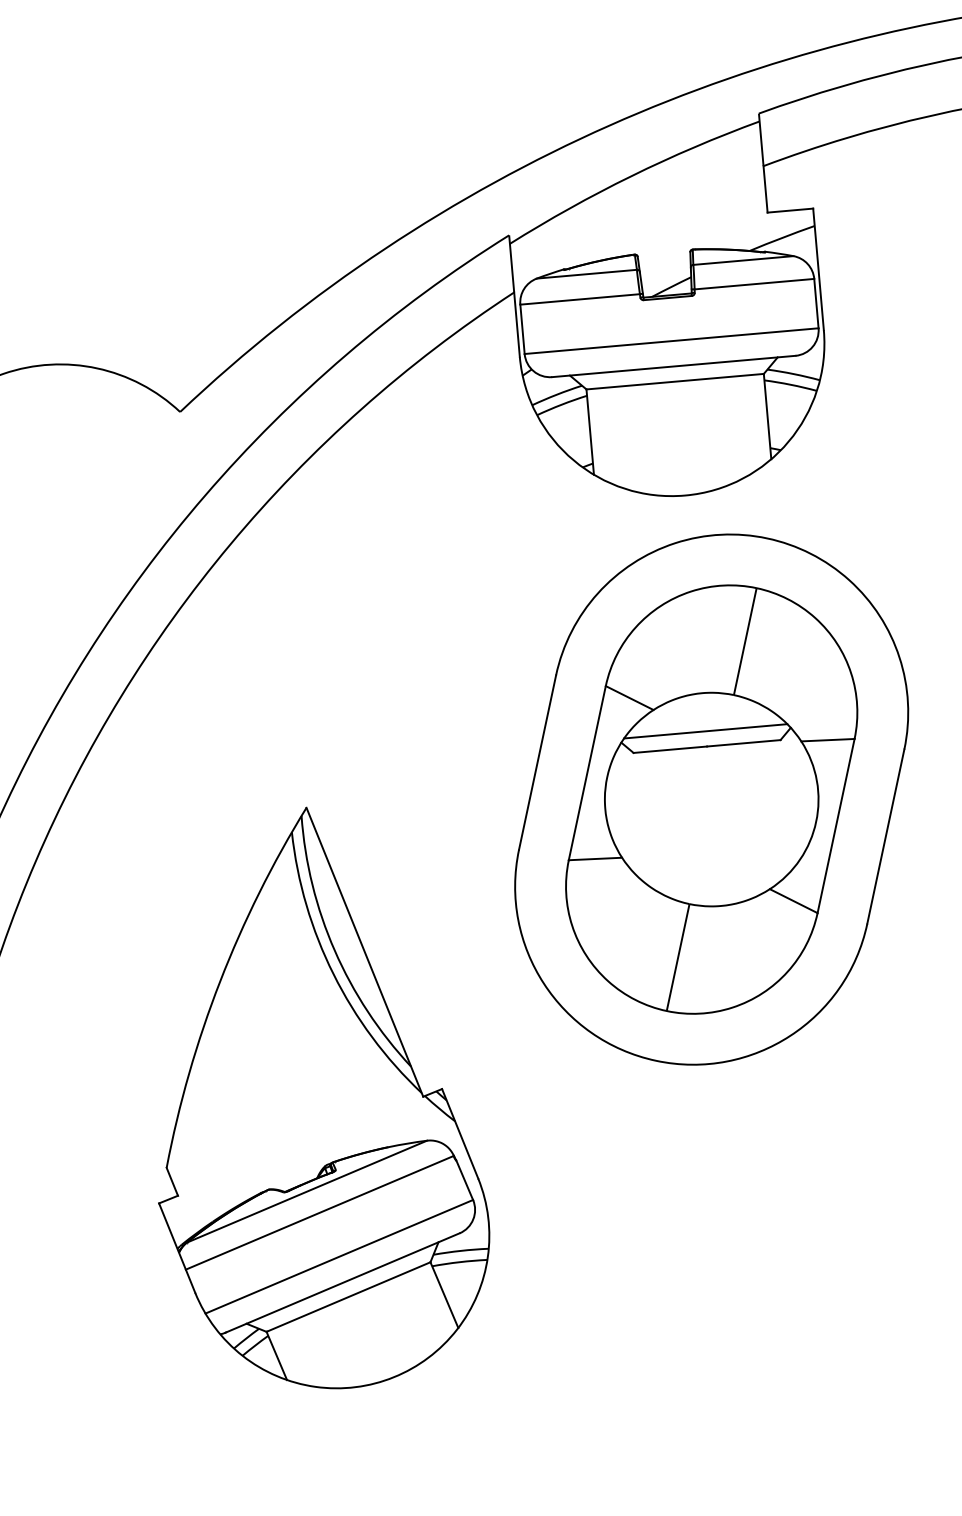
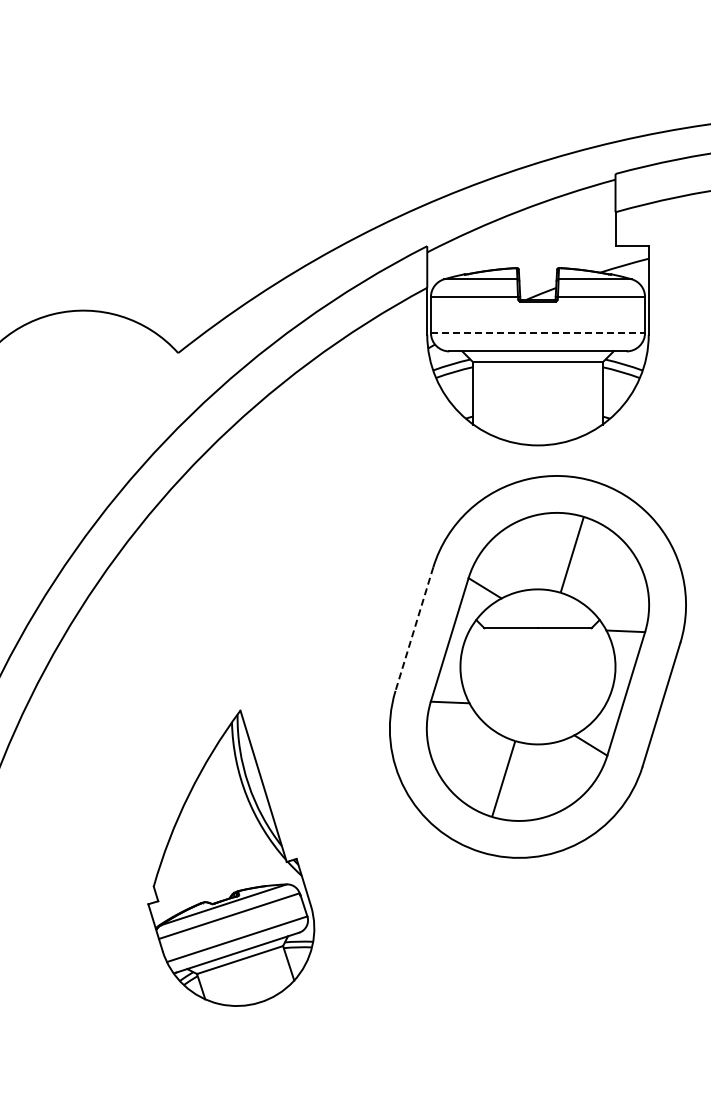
line: (672, 340) -> (538, 332), solid -> dashed
line: (705, 731) -> (537, 617), removed
line: (537, 763) -> (414, 629), solid -> dashed
part: (312, 1099) -> (230, 858), size x0.7

